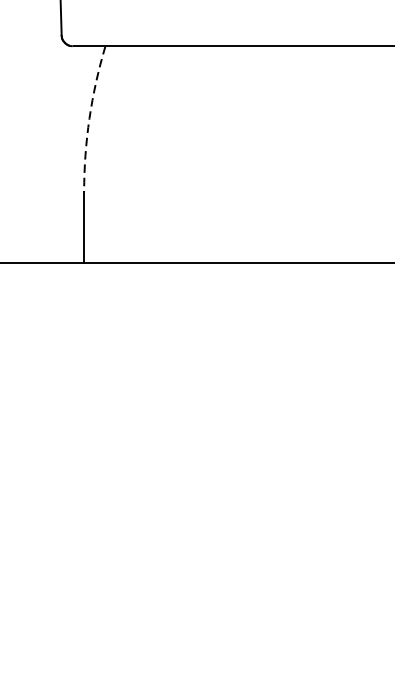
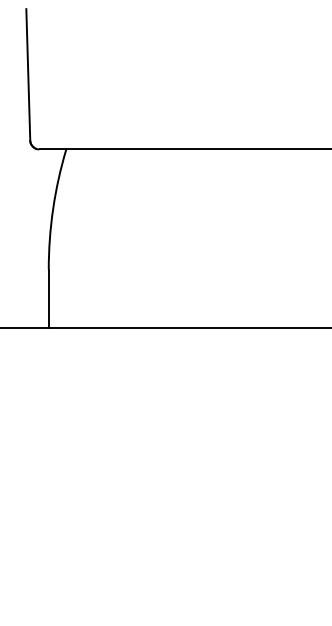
arc: (89, 117) -> (53, 208), dashed -> solid

